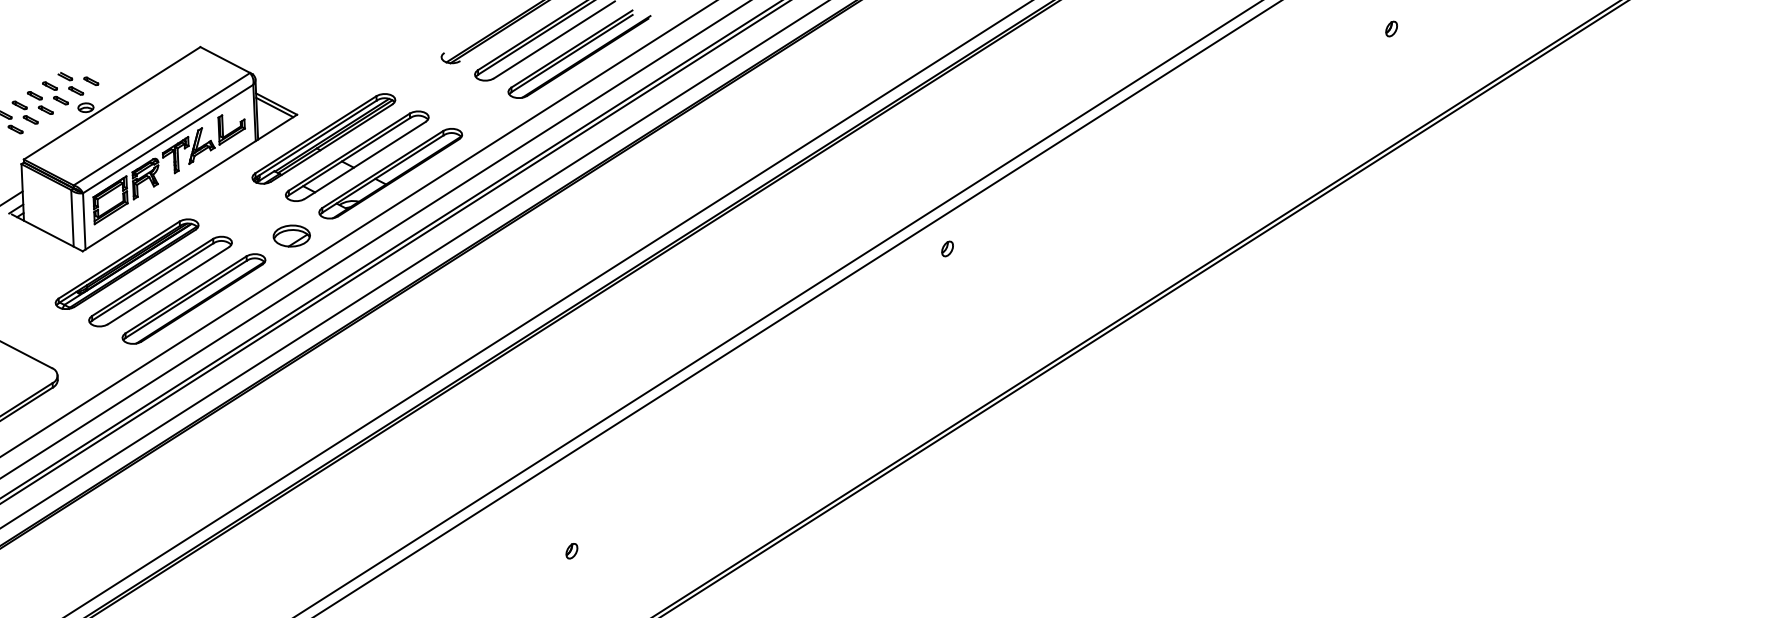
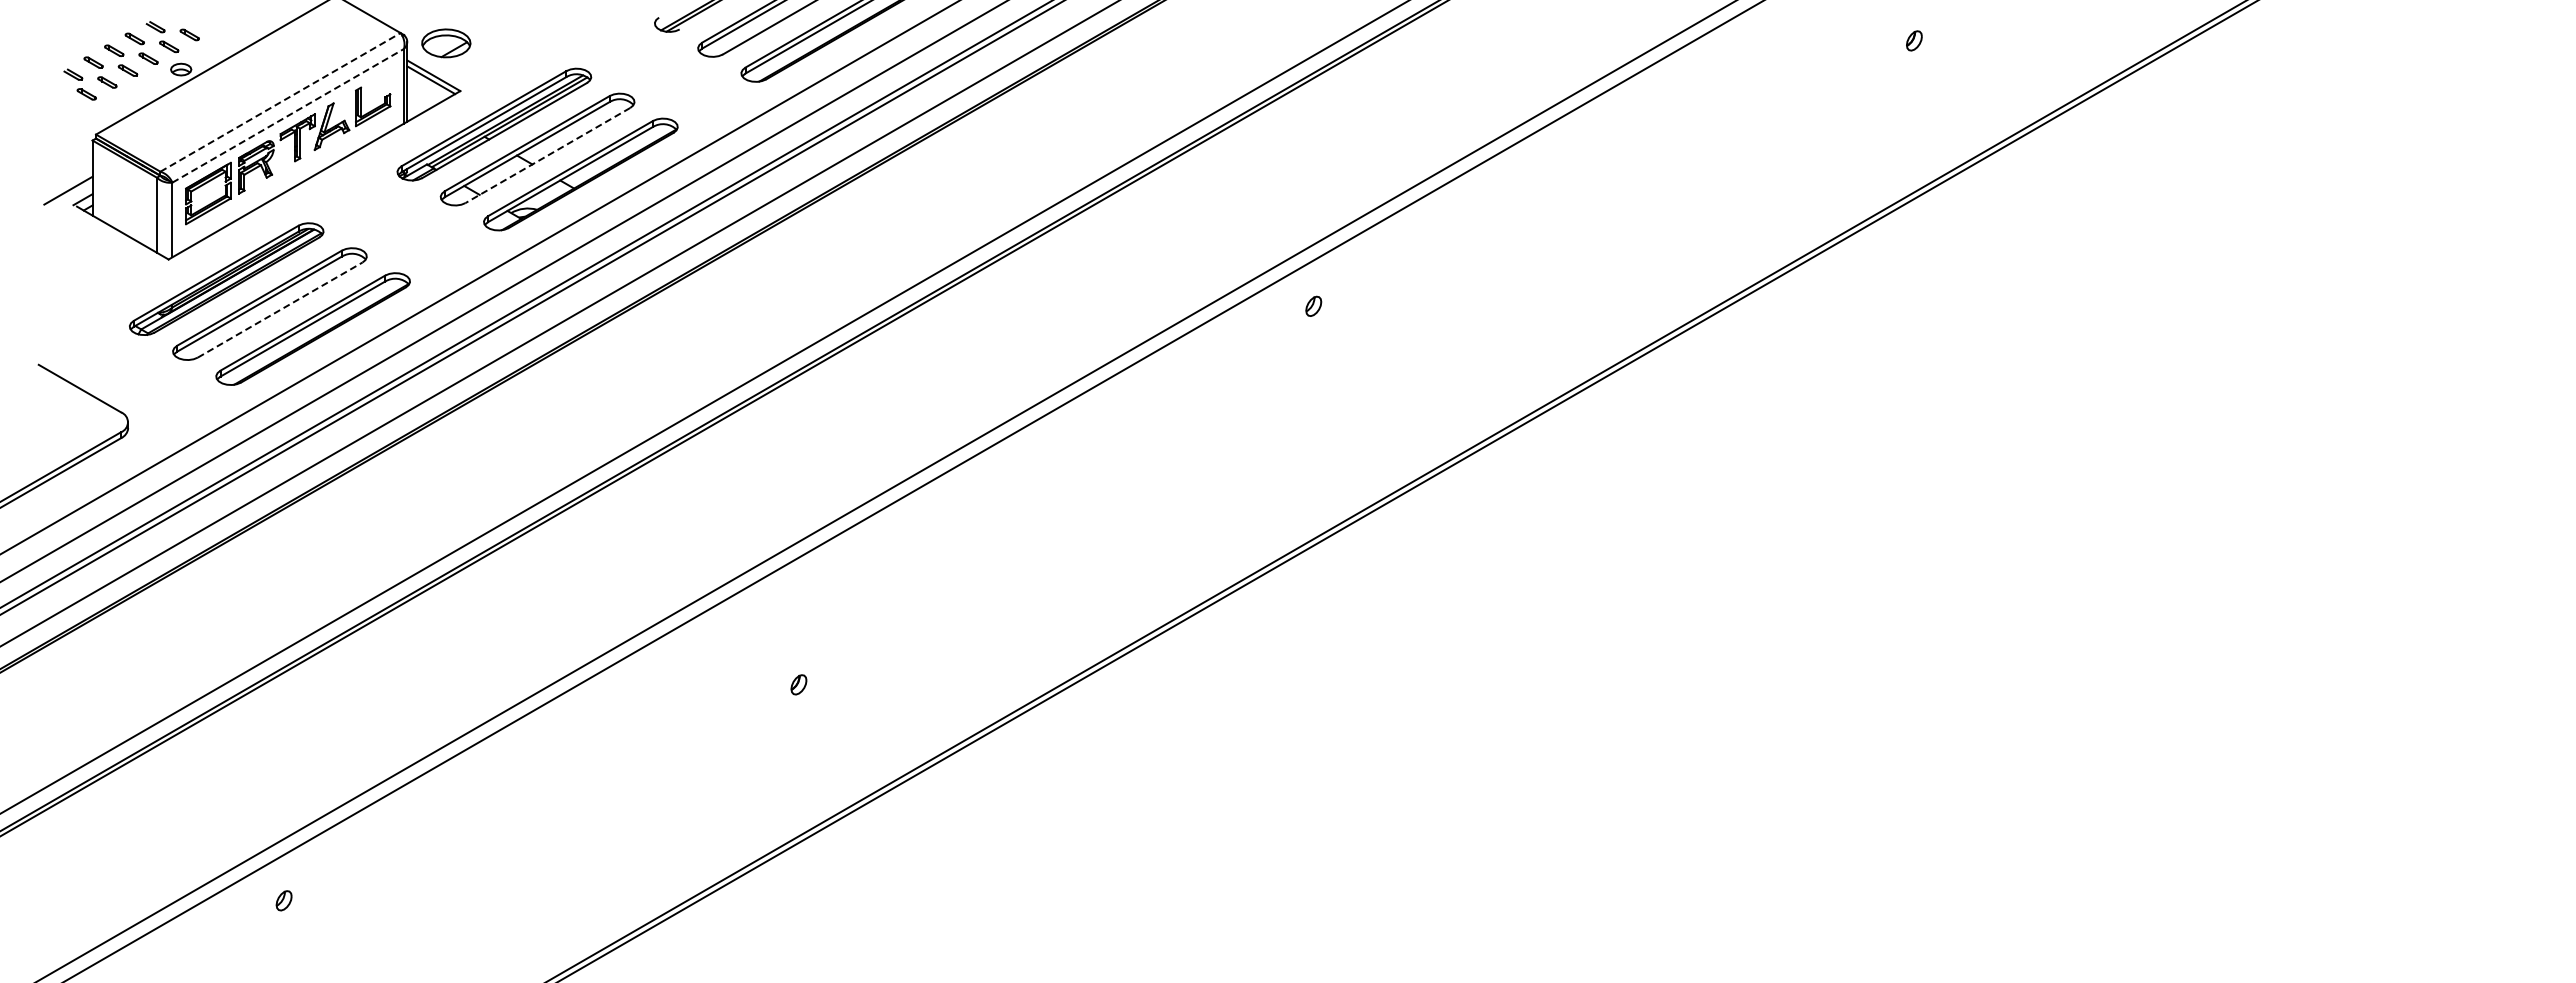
line: (161, 129) -> (280, 102), solid -> dashed
line: (168, 138) -> (288, 115), solid -> dashed
line: (364, 160) -> (547, 155), solid -> dashed
part: (291, 236) -> (446, 43), moved
line: (168, 285) -> (280, 309), solid -> dashed

